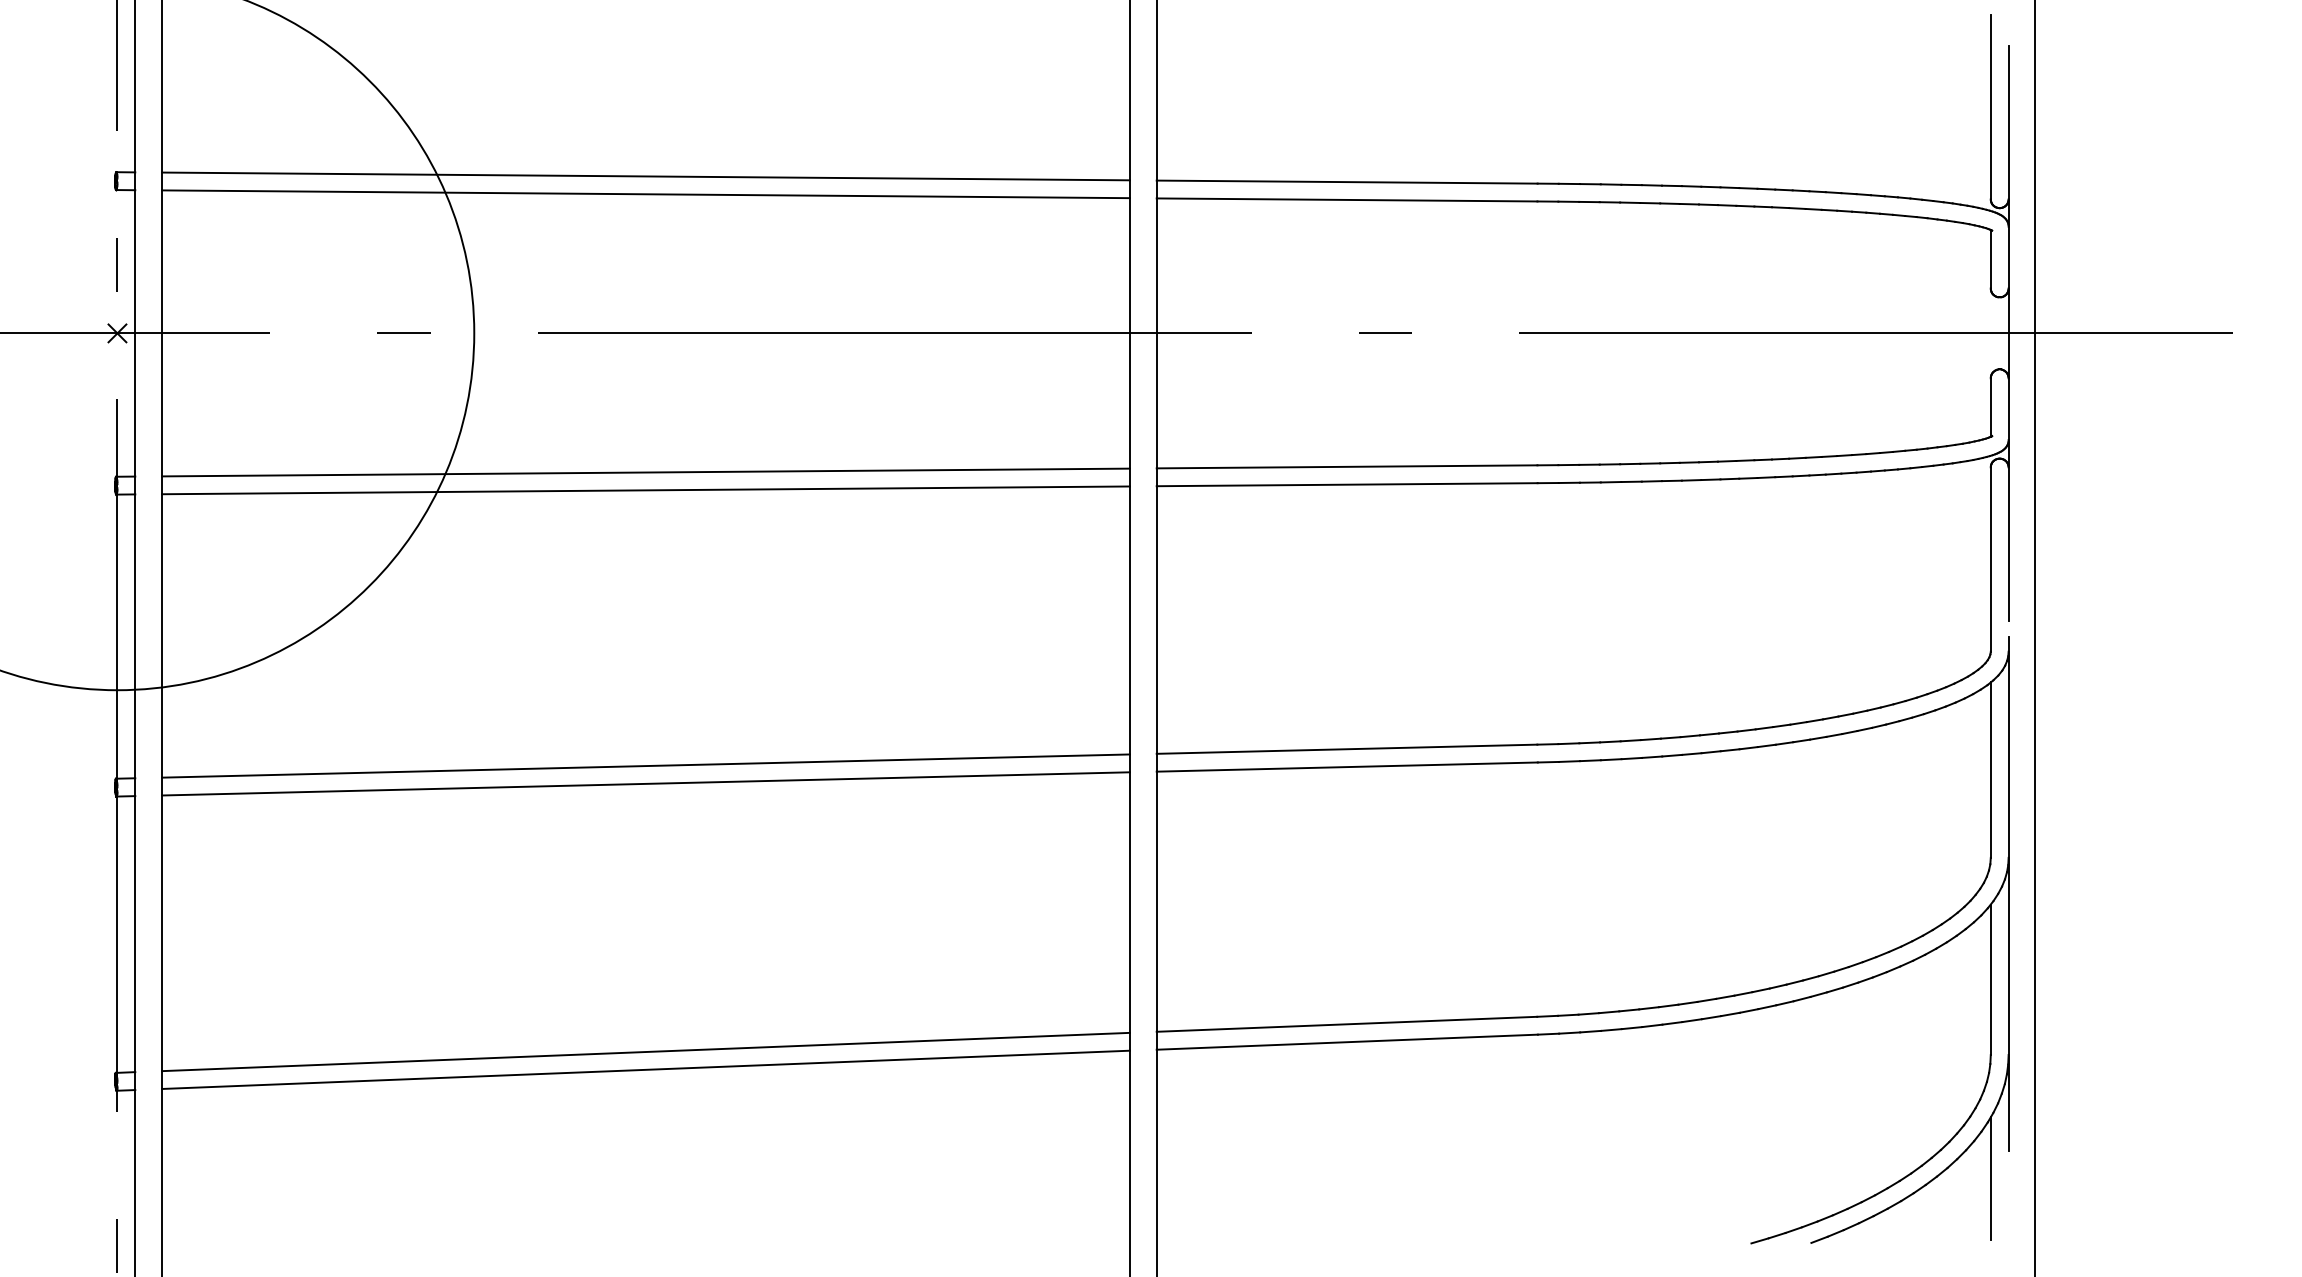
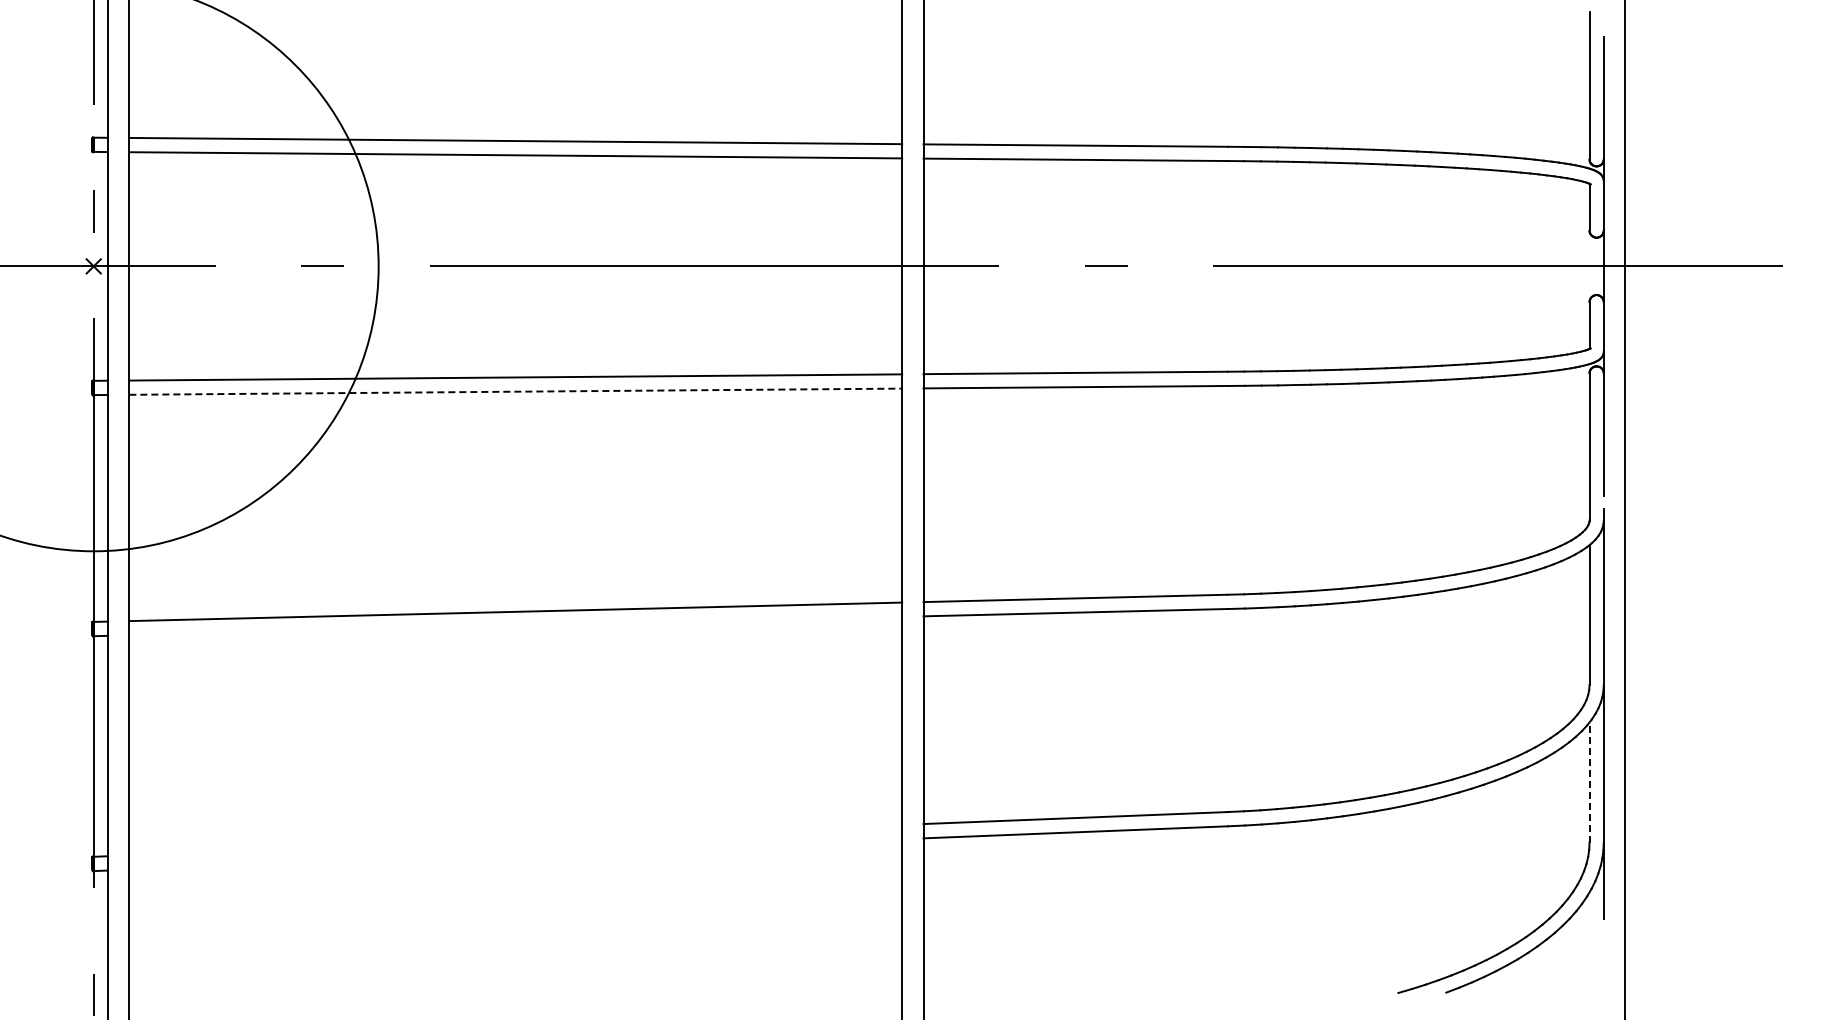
line: (646, 490) -> (516, 391), solid -> dashed
line: (645, 783) -> (515, 625), removed
line: (1990, 978) -> (1589, 781), solid -> dashed
line: (645, 1051) -> (515, 839), removed
line: (645, 1069) -> (515, 854), removed
line: (1990, 1178) -> (1589, 941), removed

